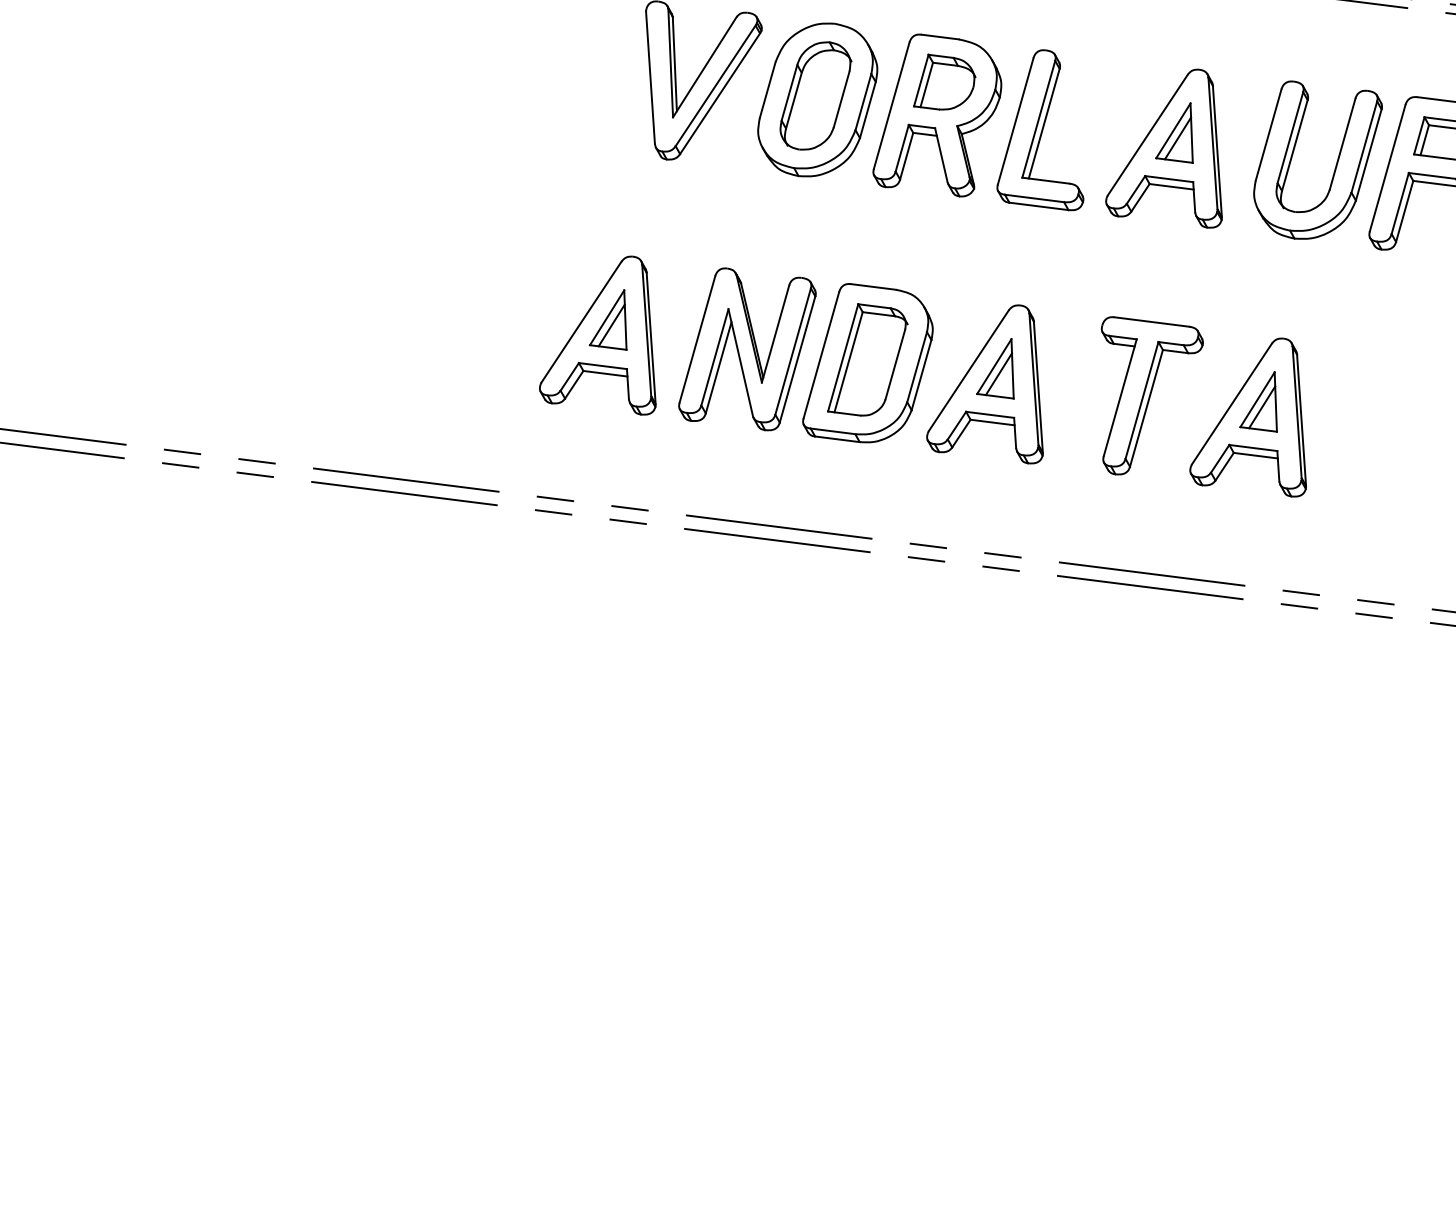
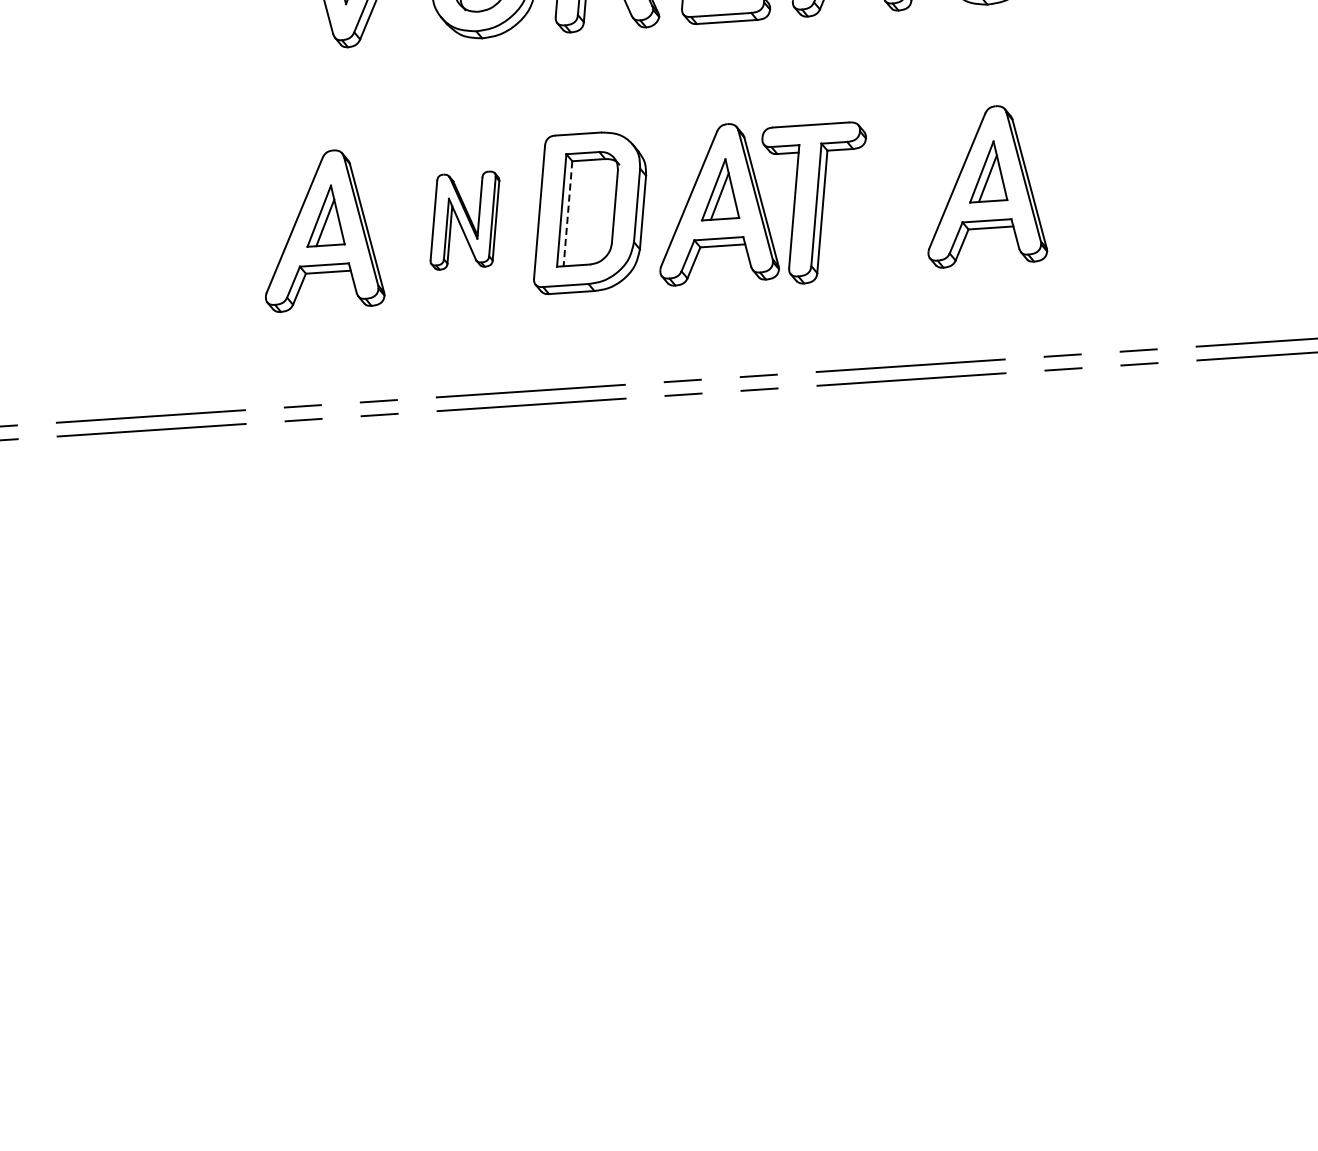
part: (747, 349) -> (464, 220), size x0.6
line: (848, 362) -> (567, 214), solid -> dashed
part: (1151, 395) -> (824, 198), moved

